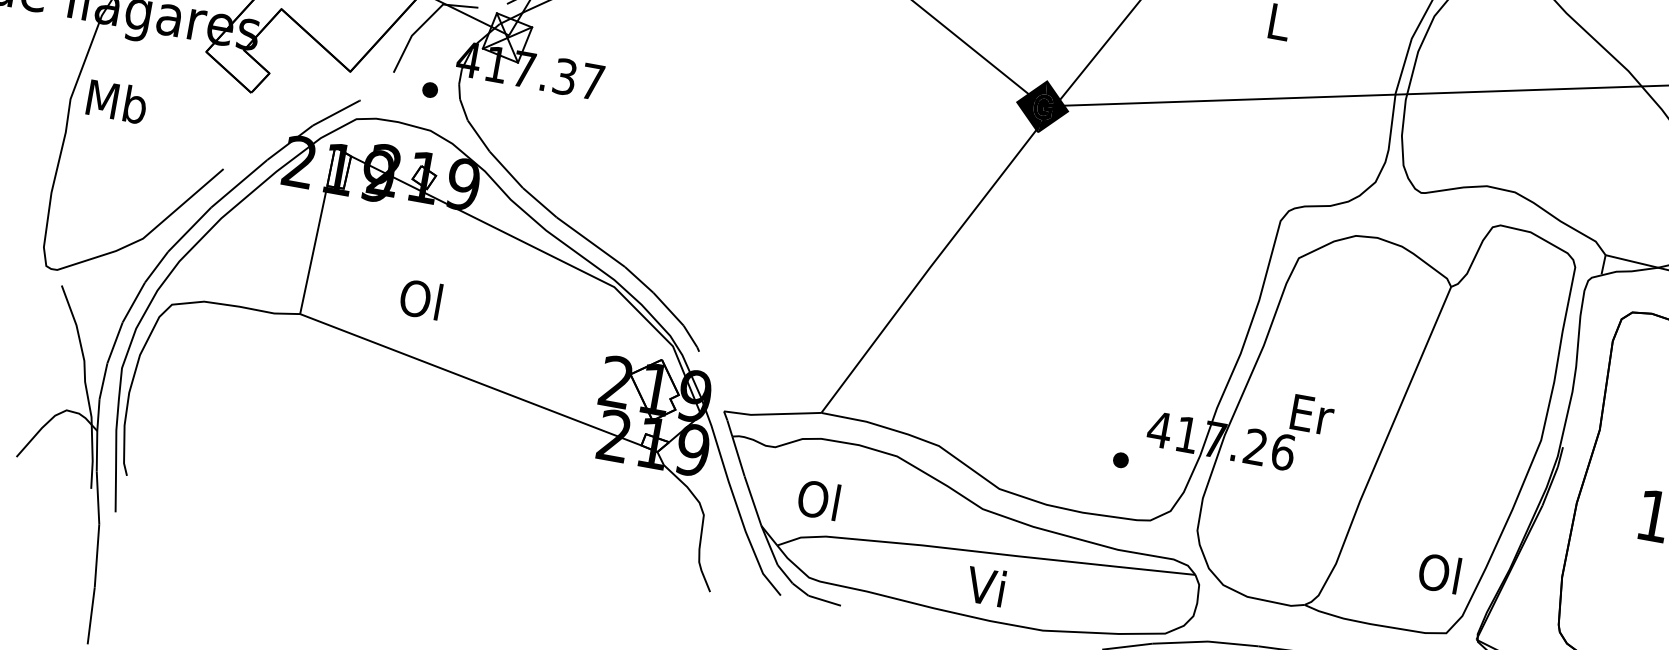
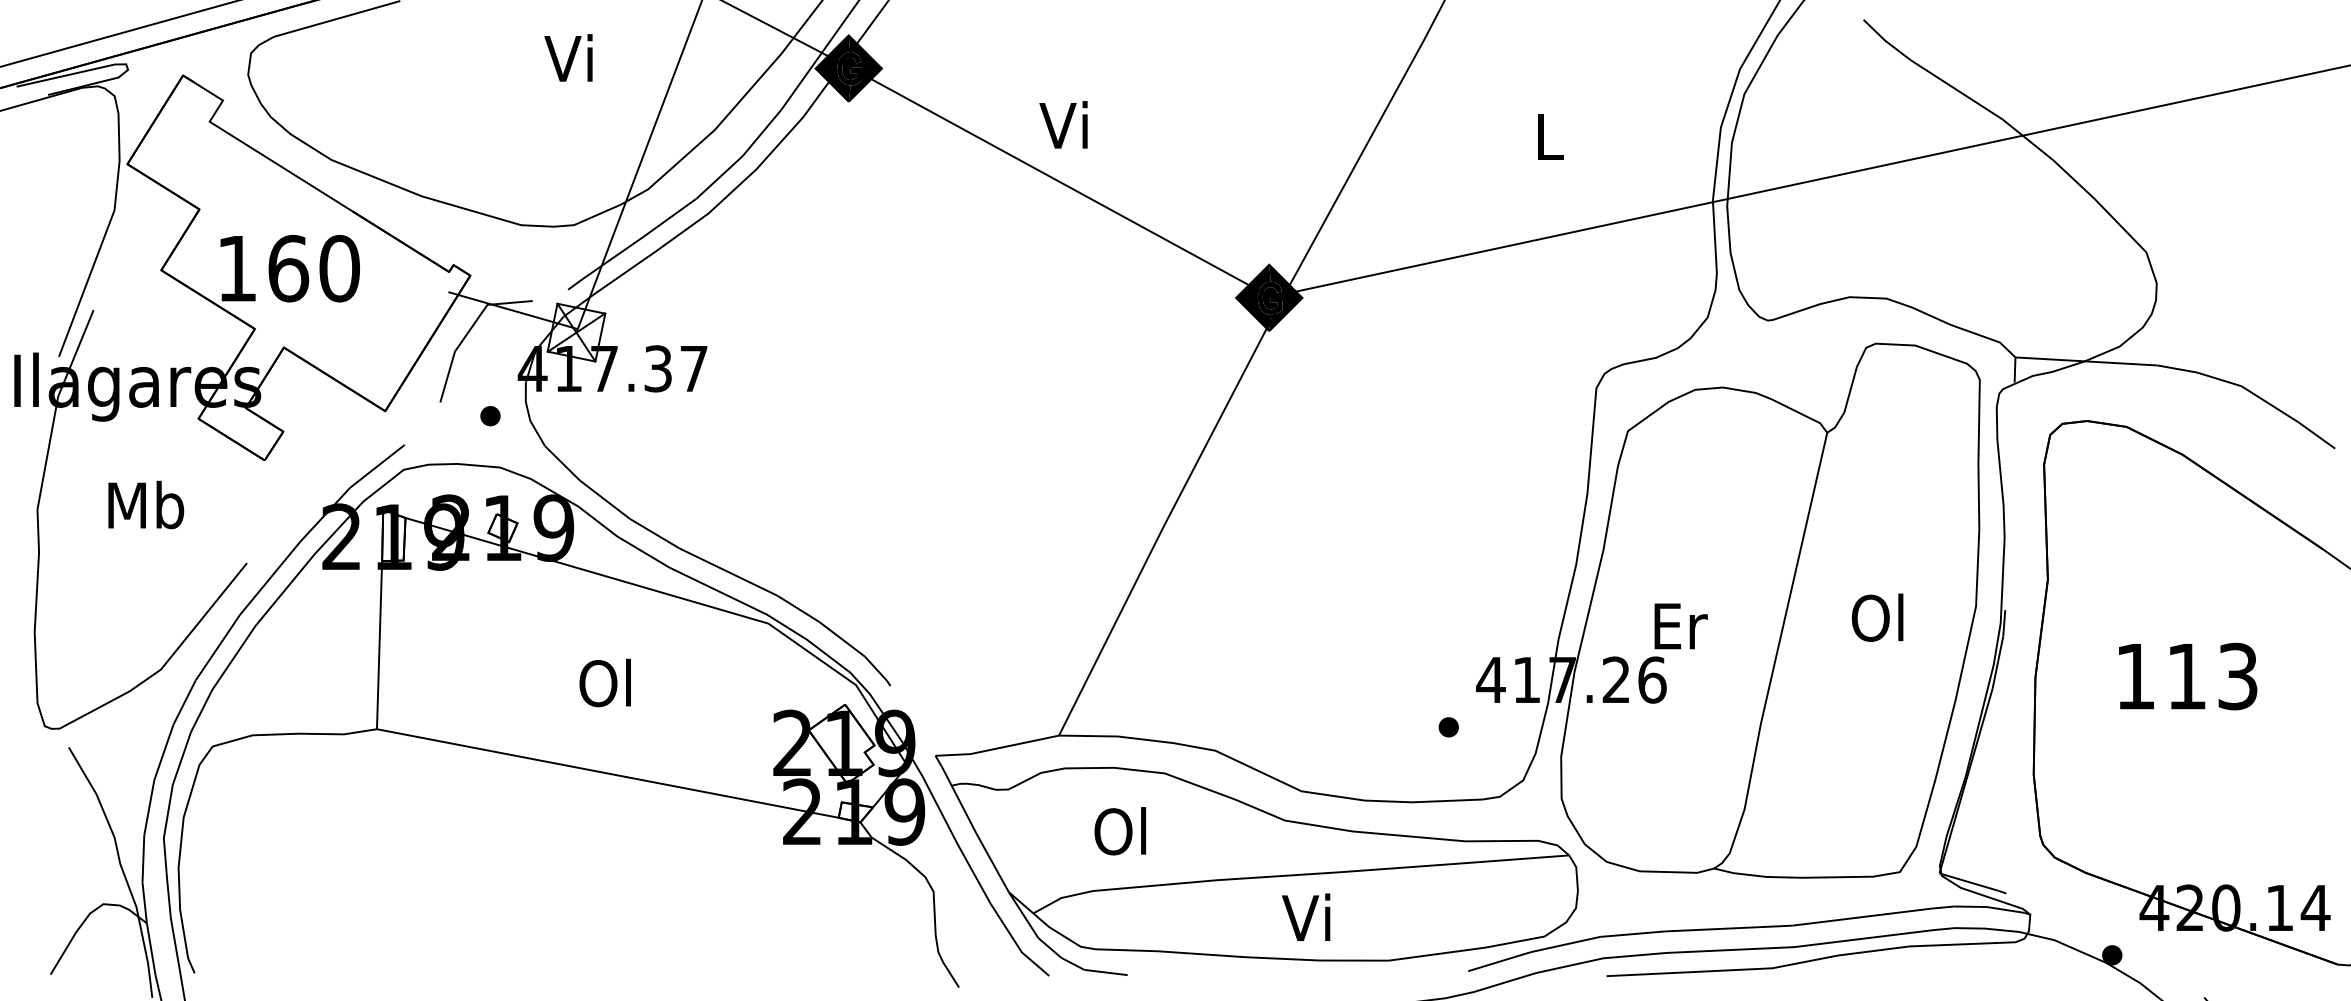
text: (117, 101) -> (146, 504), moved
text: (420, 298) -> (604, 682), moved
text: (817, 499) -> (1119, 831), moved
text: (1439, 573) -> (1877, 617), moved

